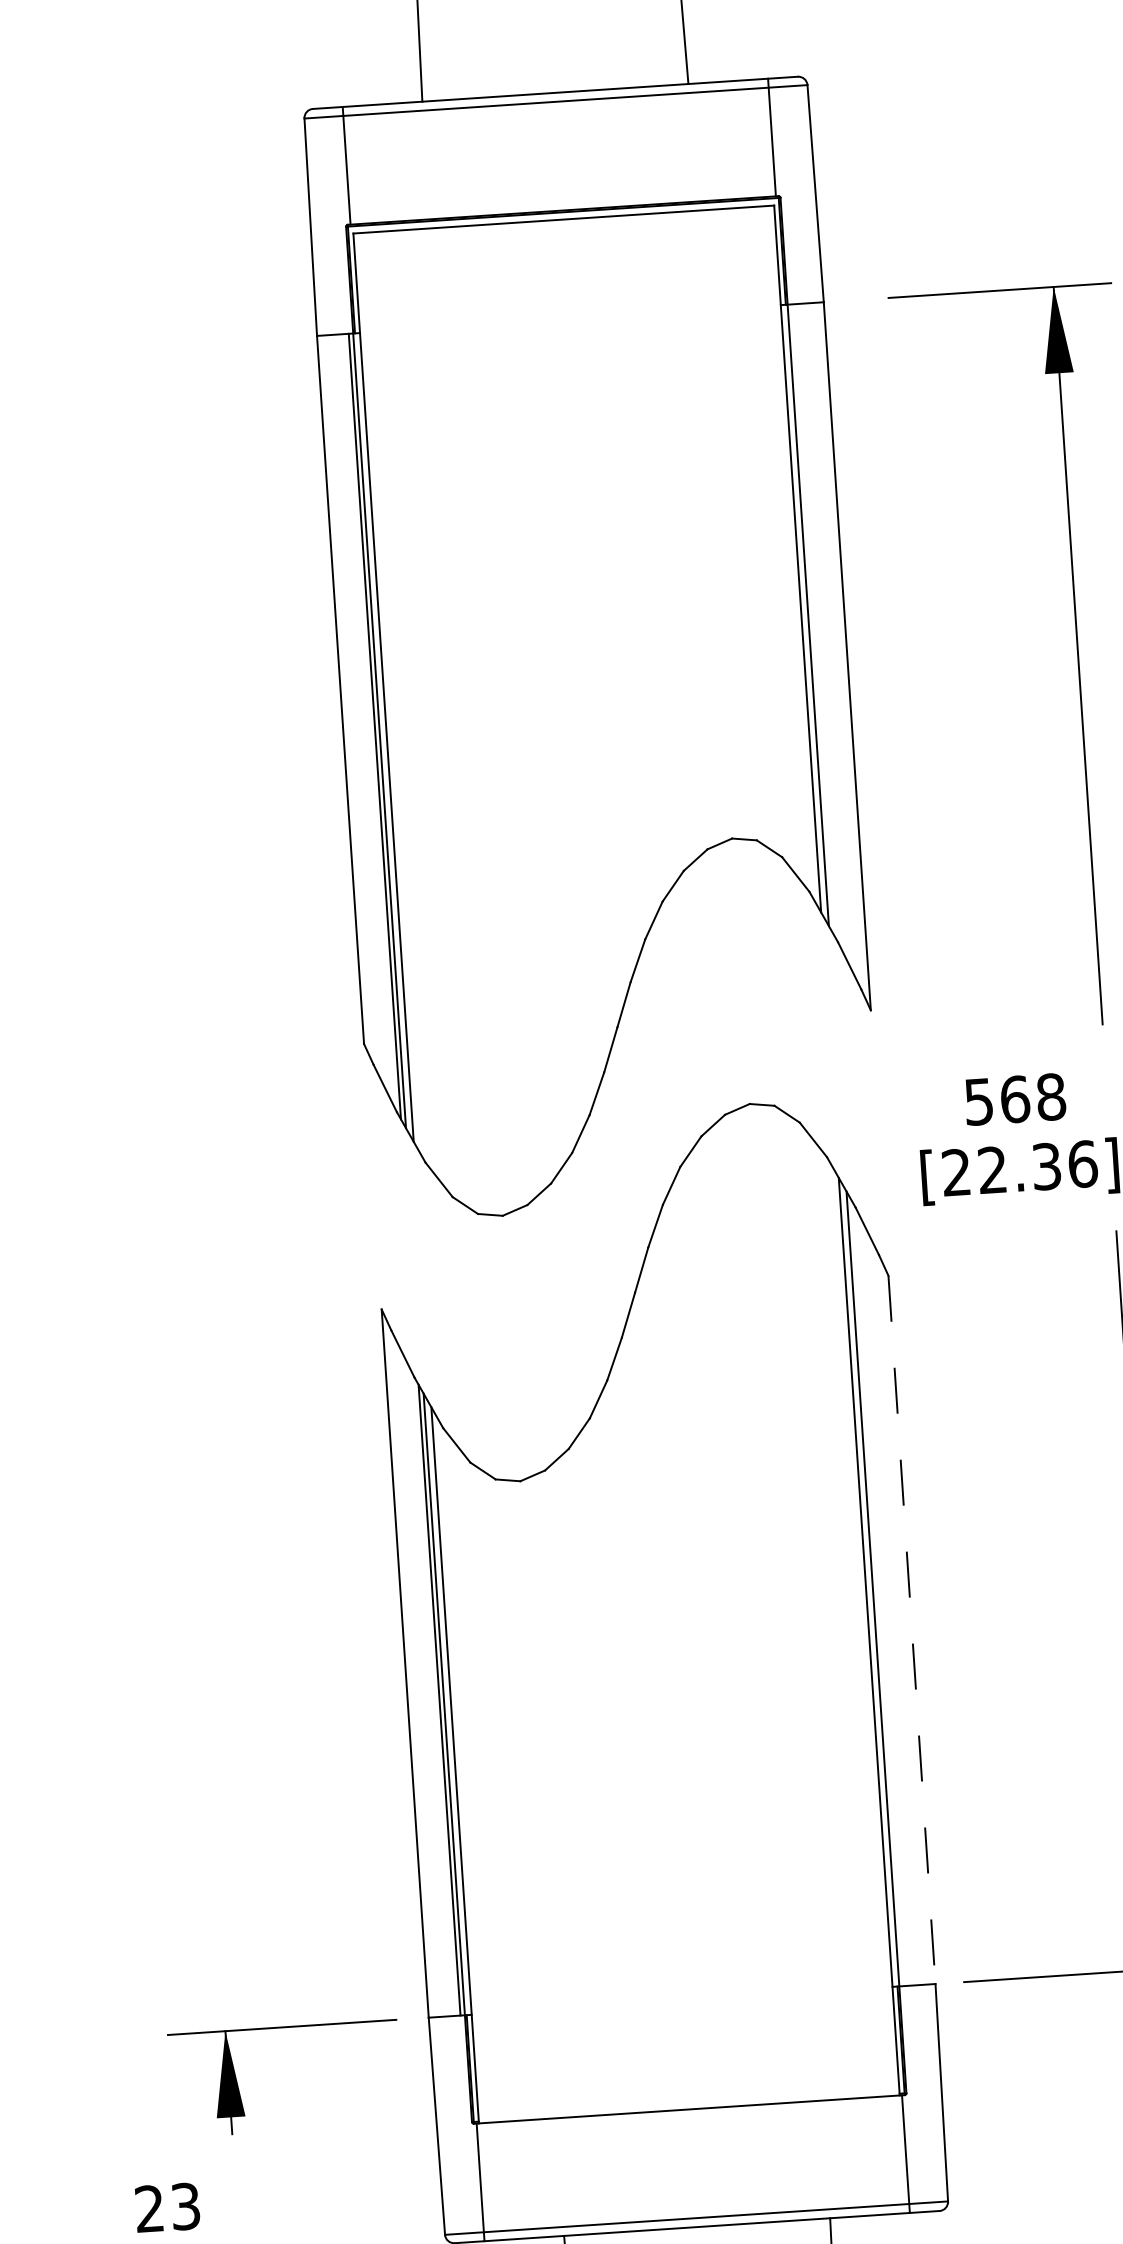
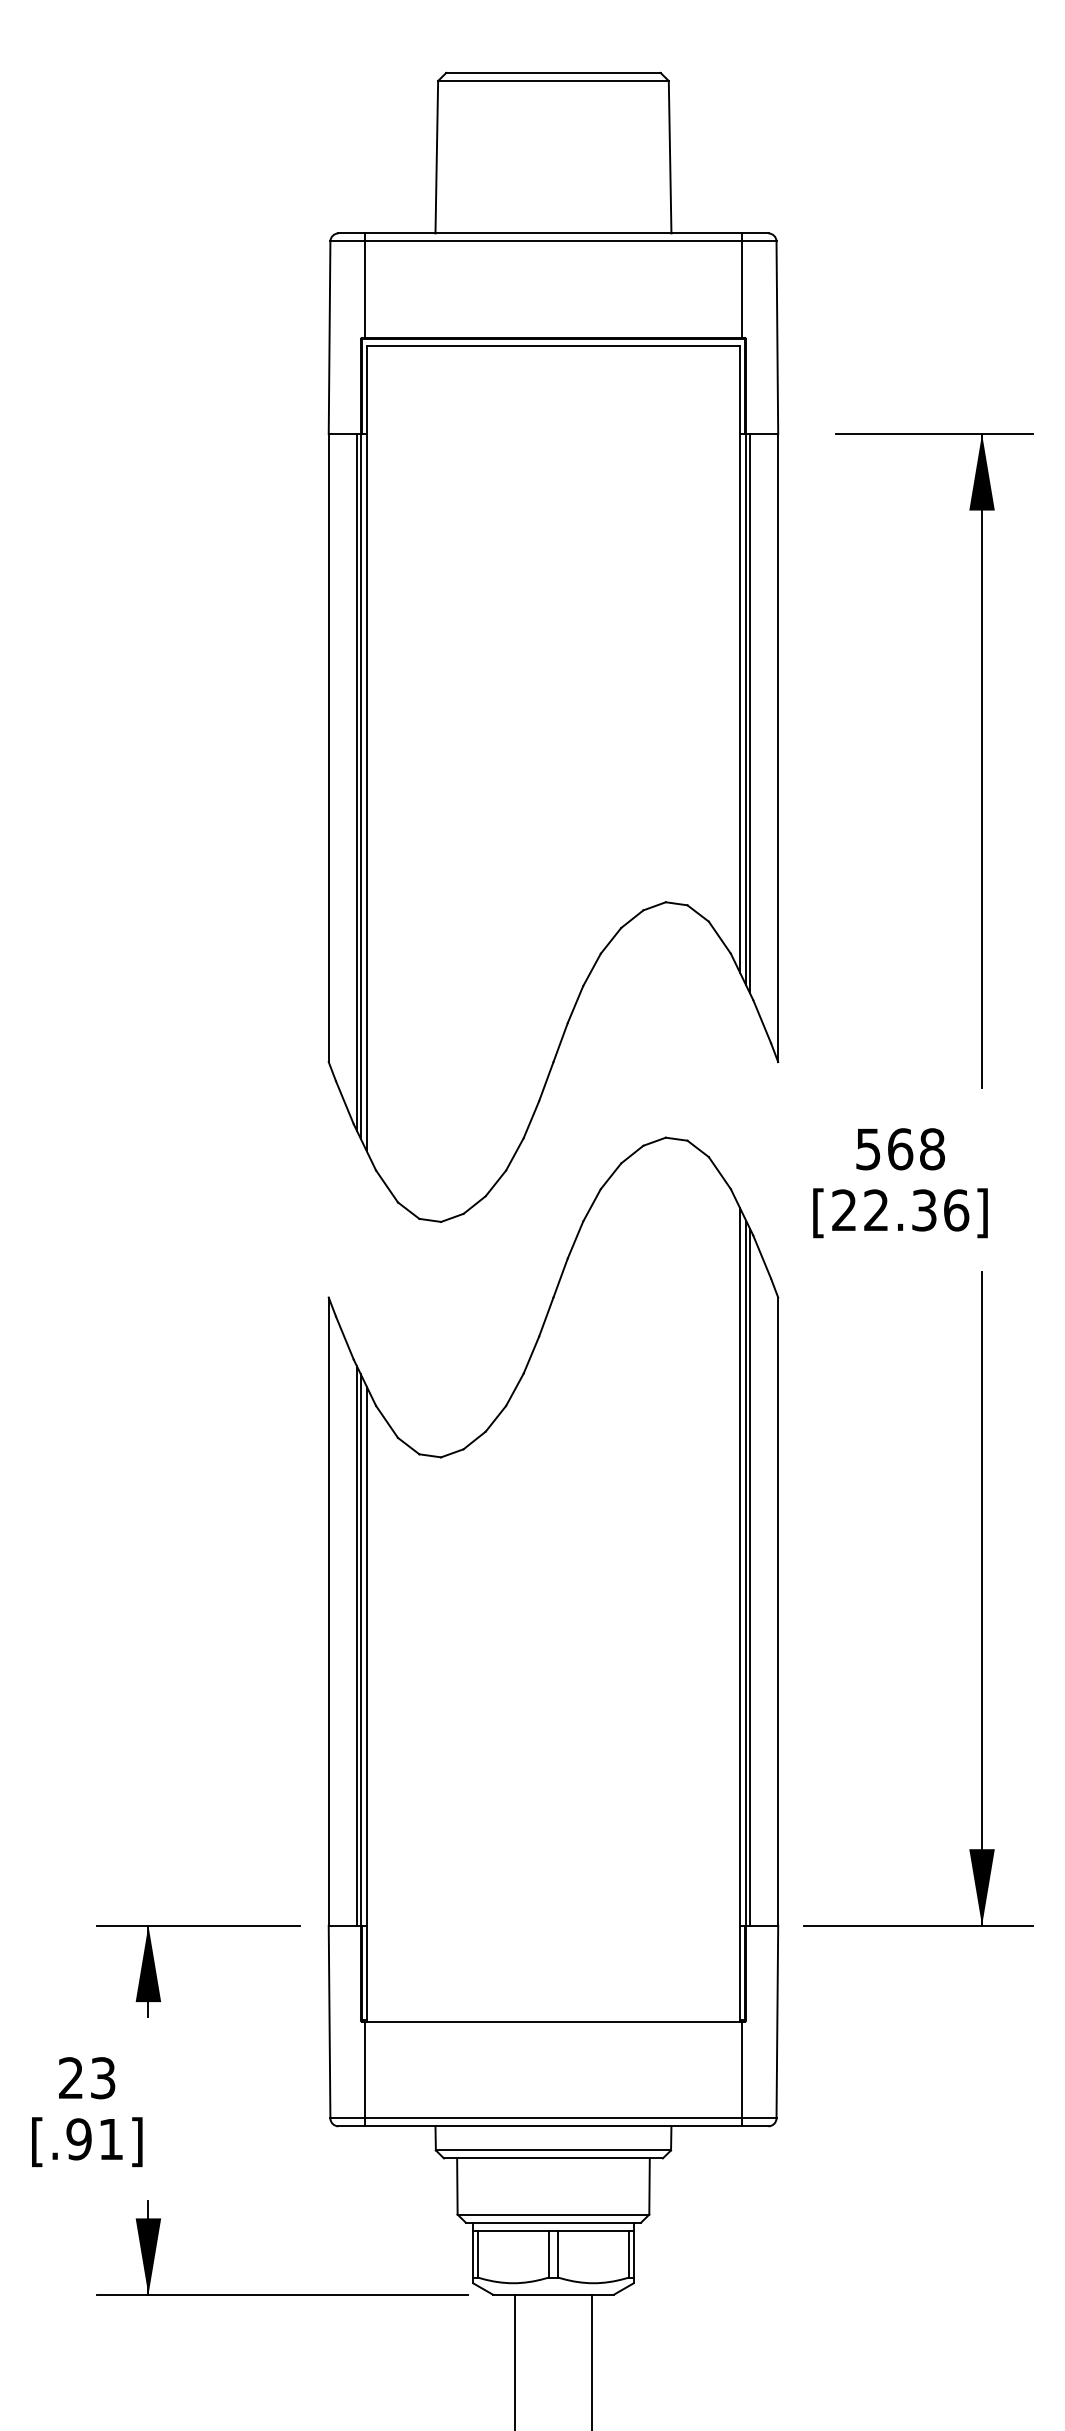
line: (813, 619) -> (750, 713), added
line: (878, 1592) -> (750, 1576), added
line: (912, 1630) -> (778, 1612), dashed -> solid

